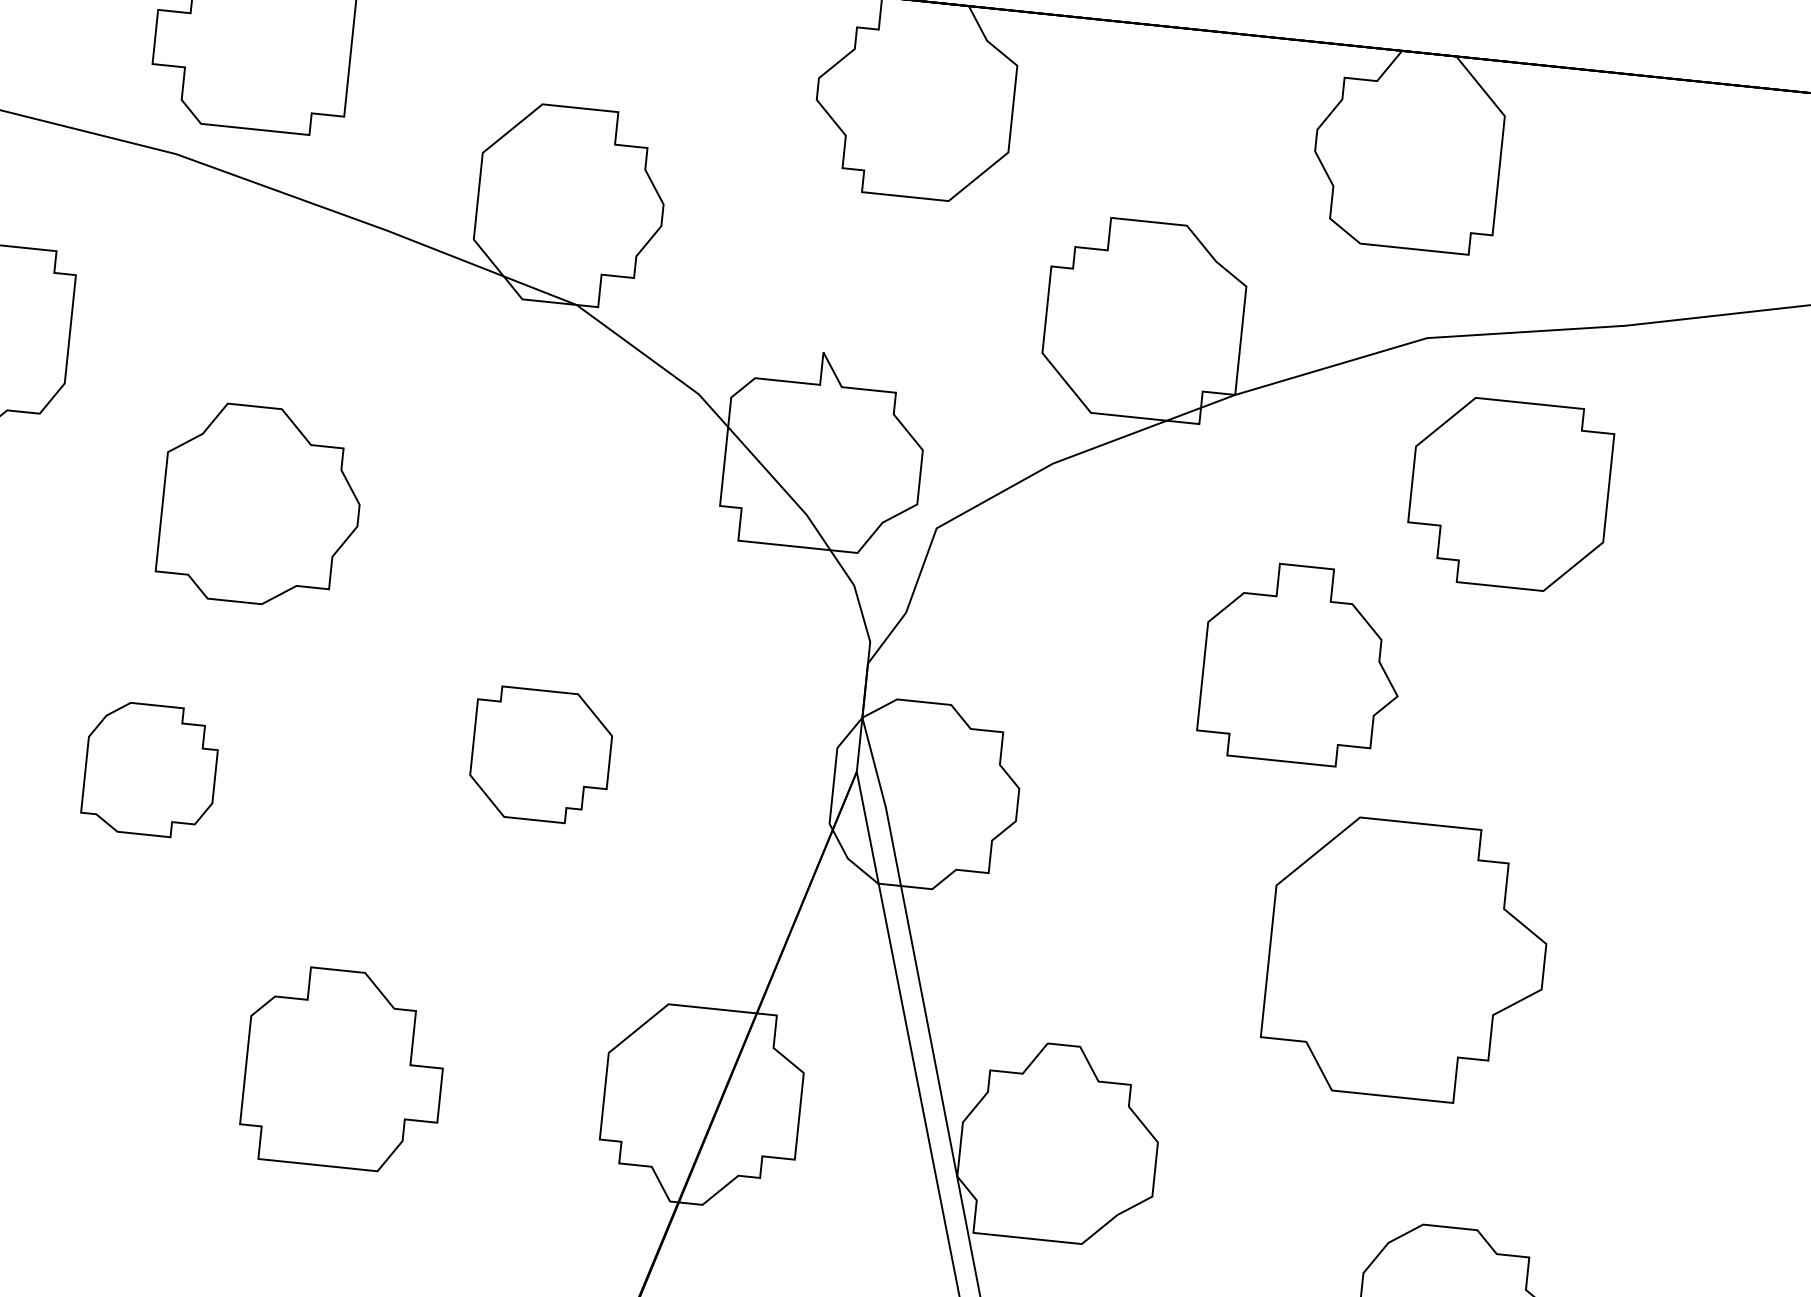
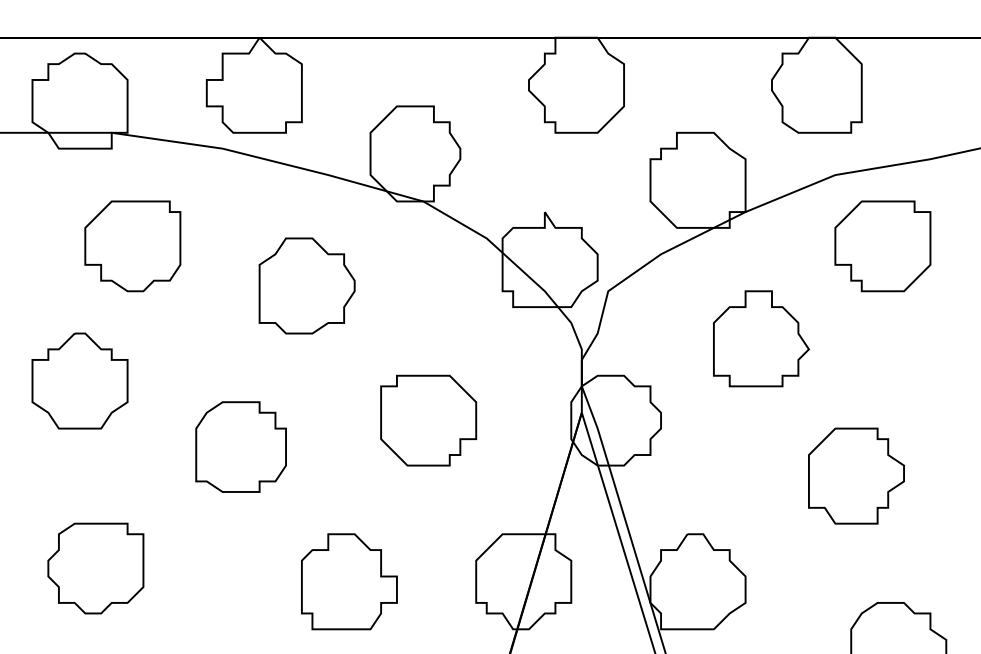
part: (259, 504) -> (306, 285), moved
part: (1302, 664) -> (761, 338), moved
part: (540, 755) -> (428, 420), size x1.43
part: (149, 768) -> (240, 446), size x1.43
part: (1406, 958) -> (856, 475), size x0.71

